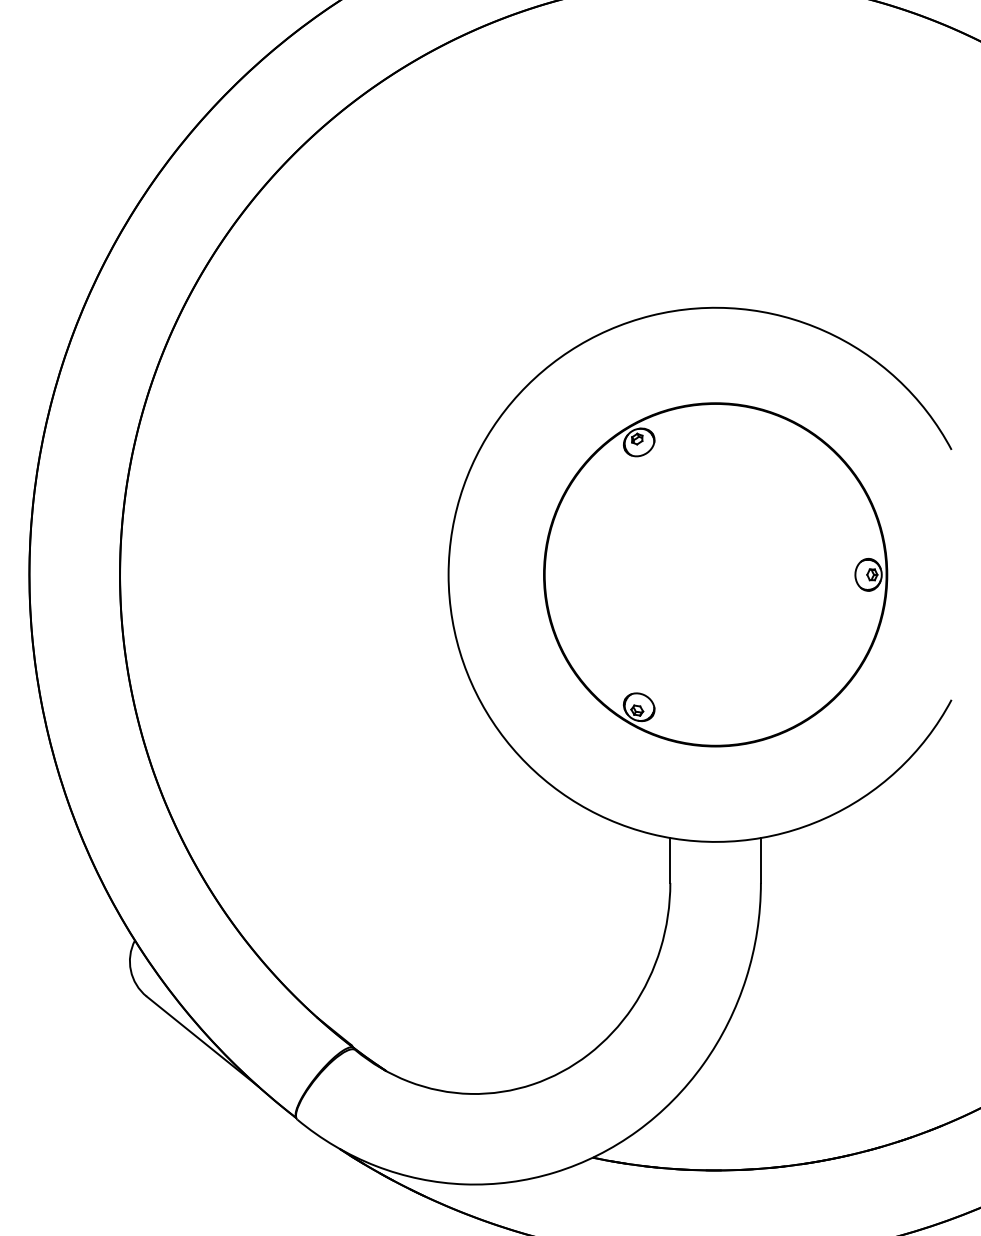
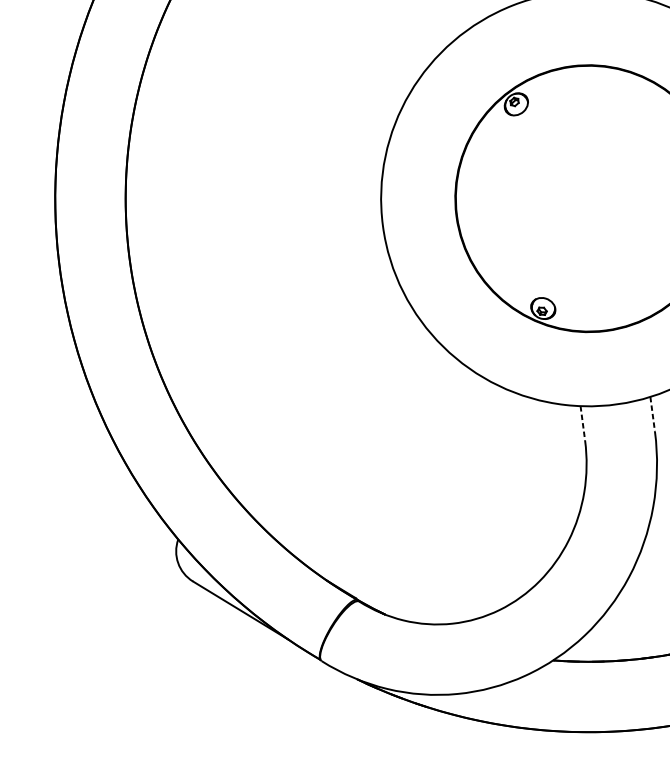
line: (670, 860) -> (582, 423), solid -> dashed
line: (760, 860) -> (652, 414), solid -> dashed

